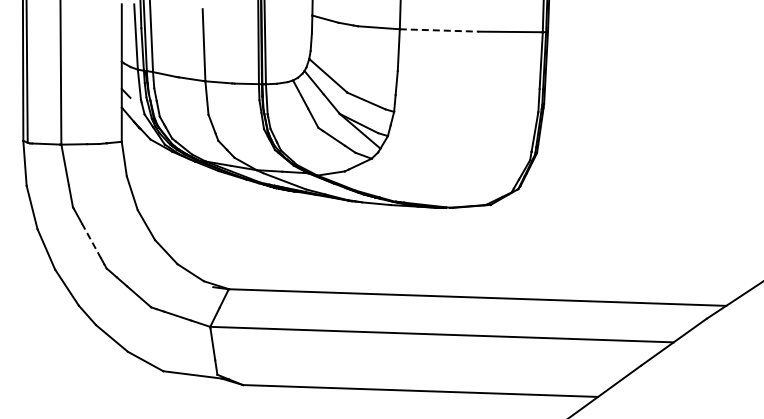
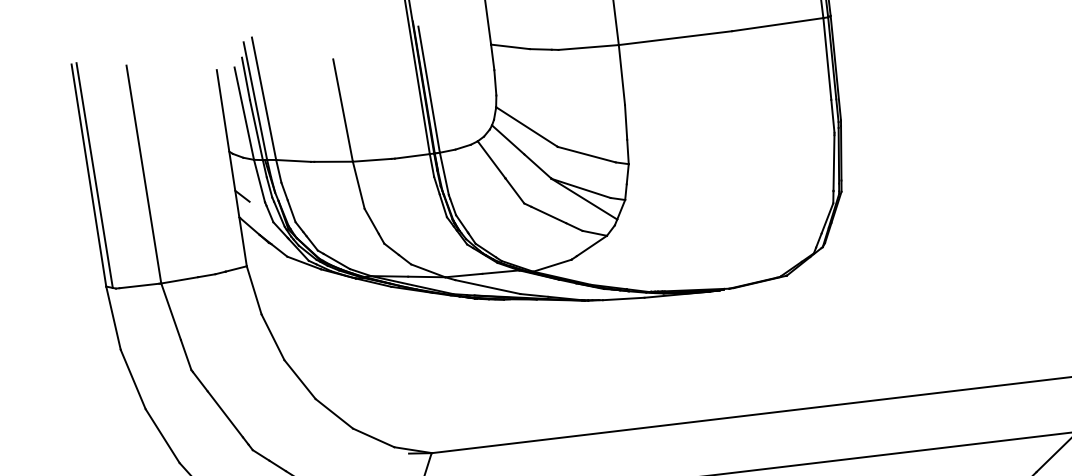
line: (439, 30) -> (675, 38), dashed -> solid
line: (91, 241) -> (225, 415), dashed -> solid

